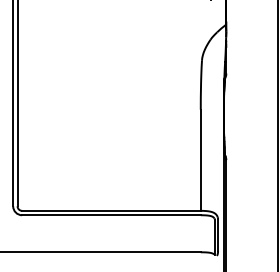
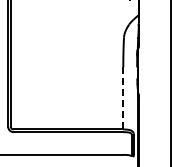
line: (201, 160) -> (123, 98), solid -> dashed

